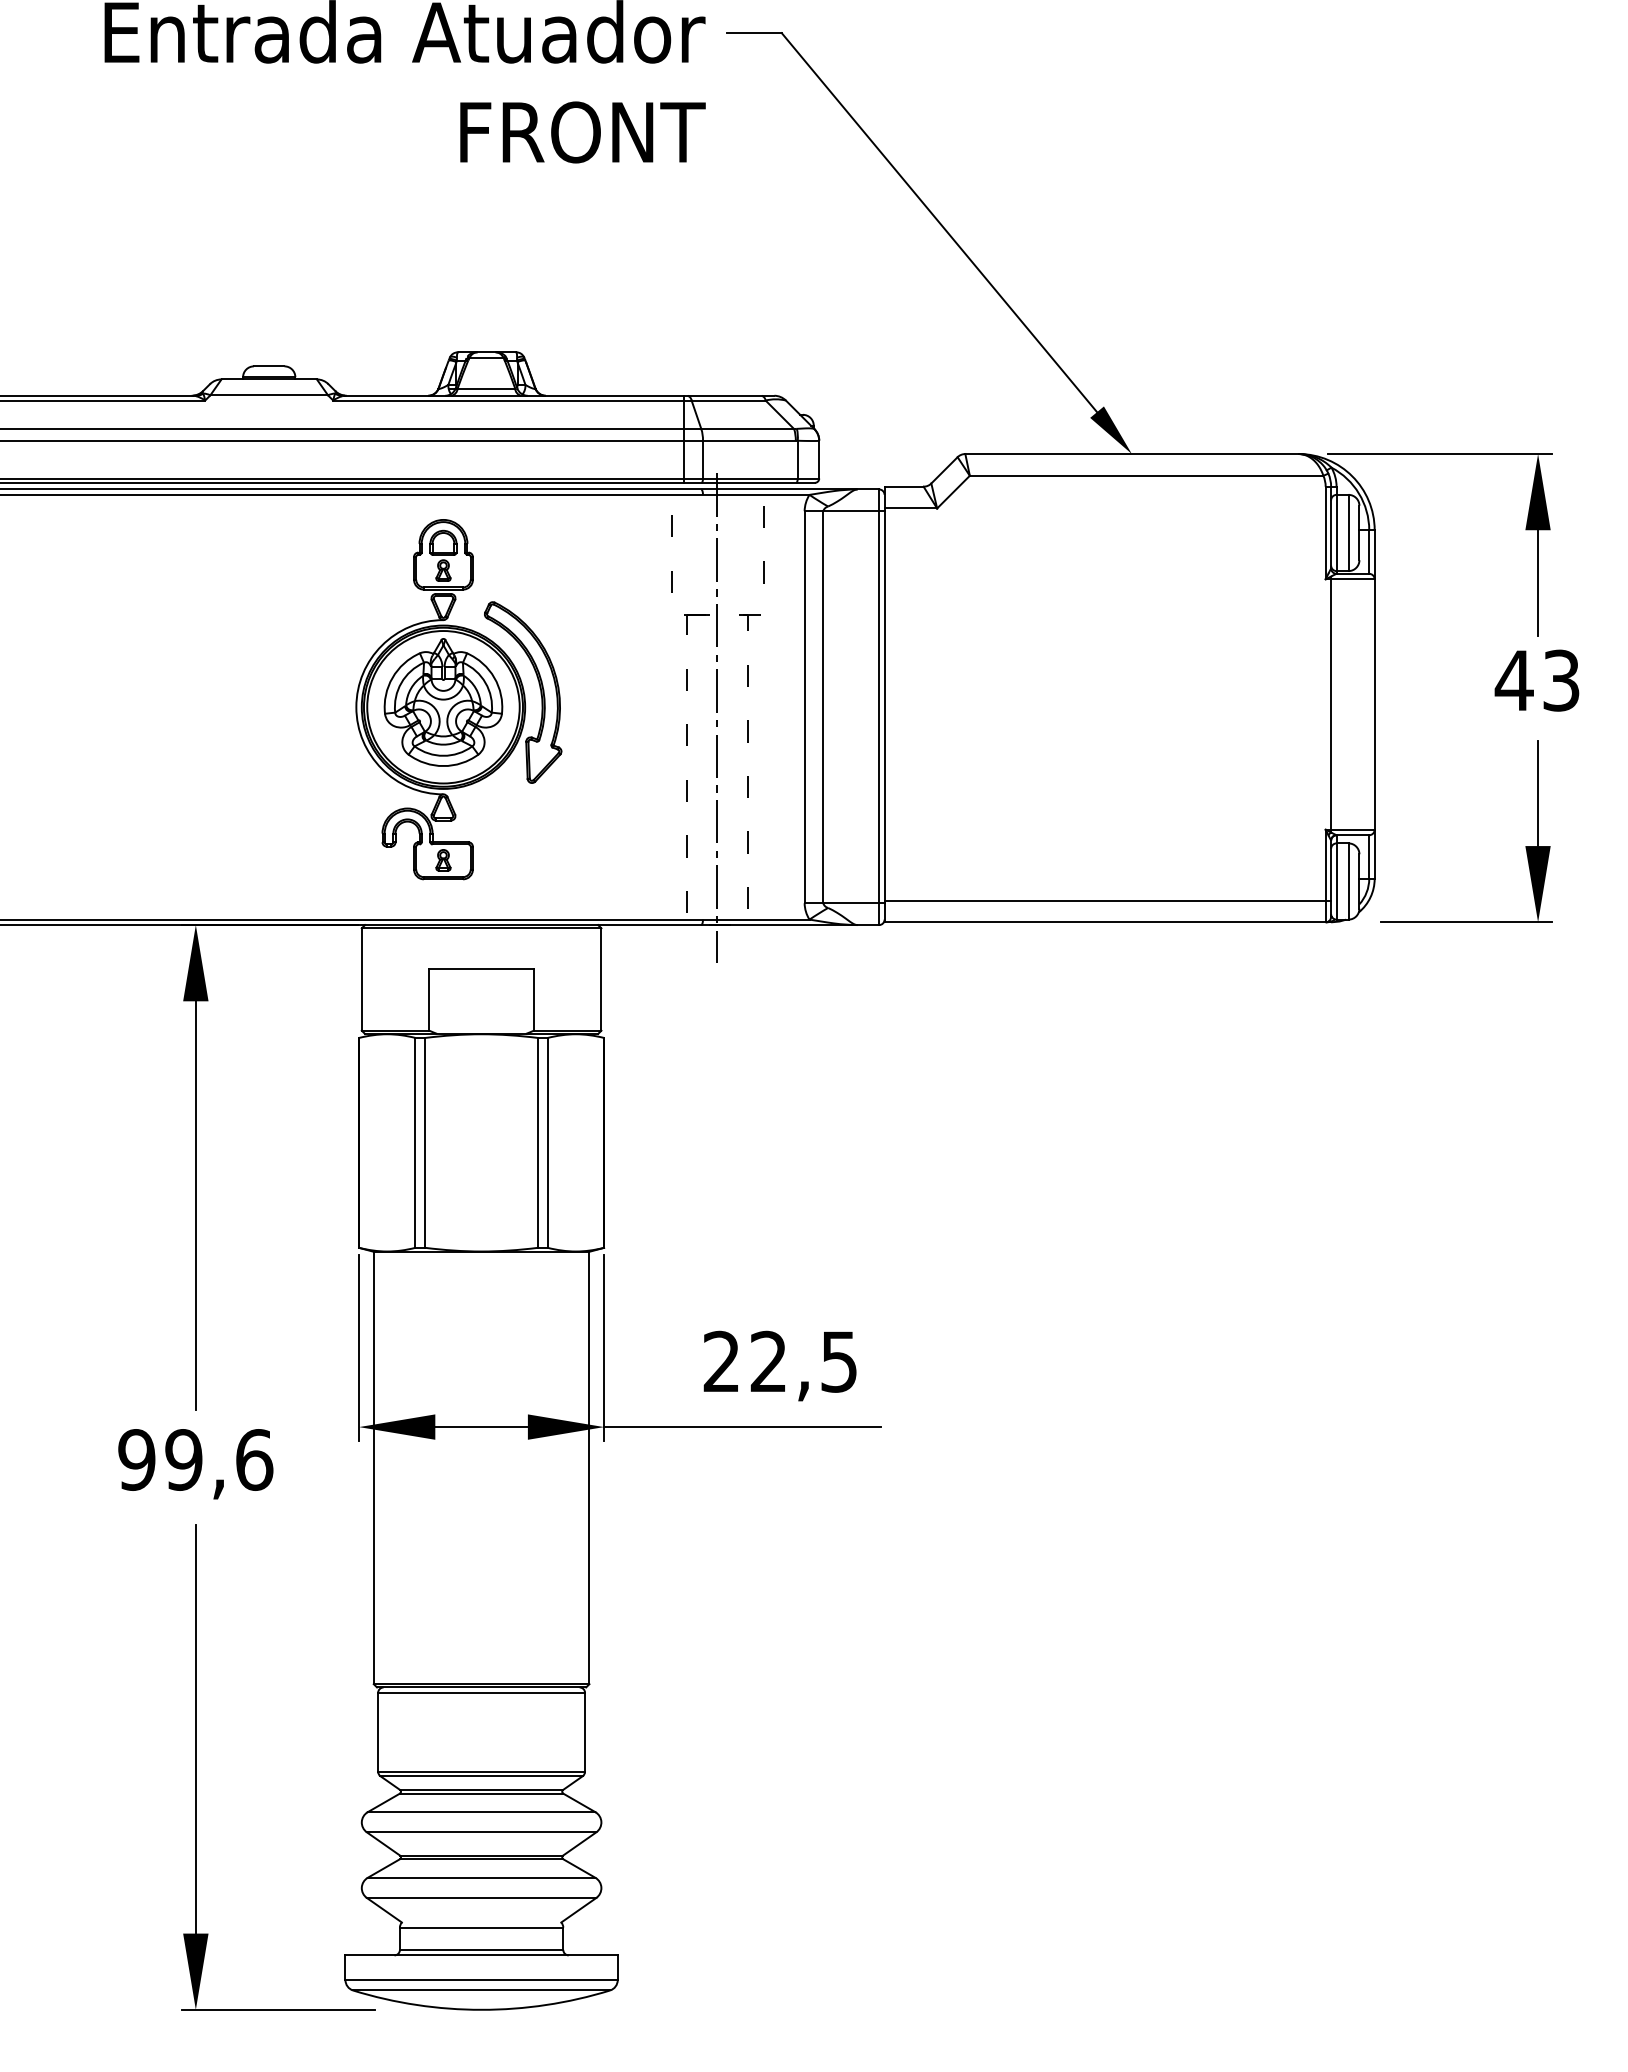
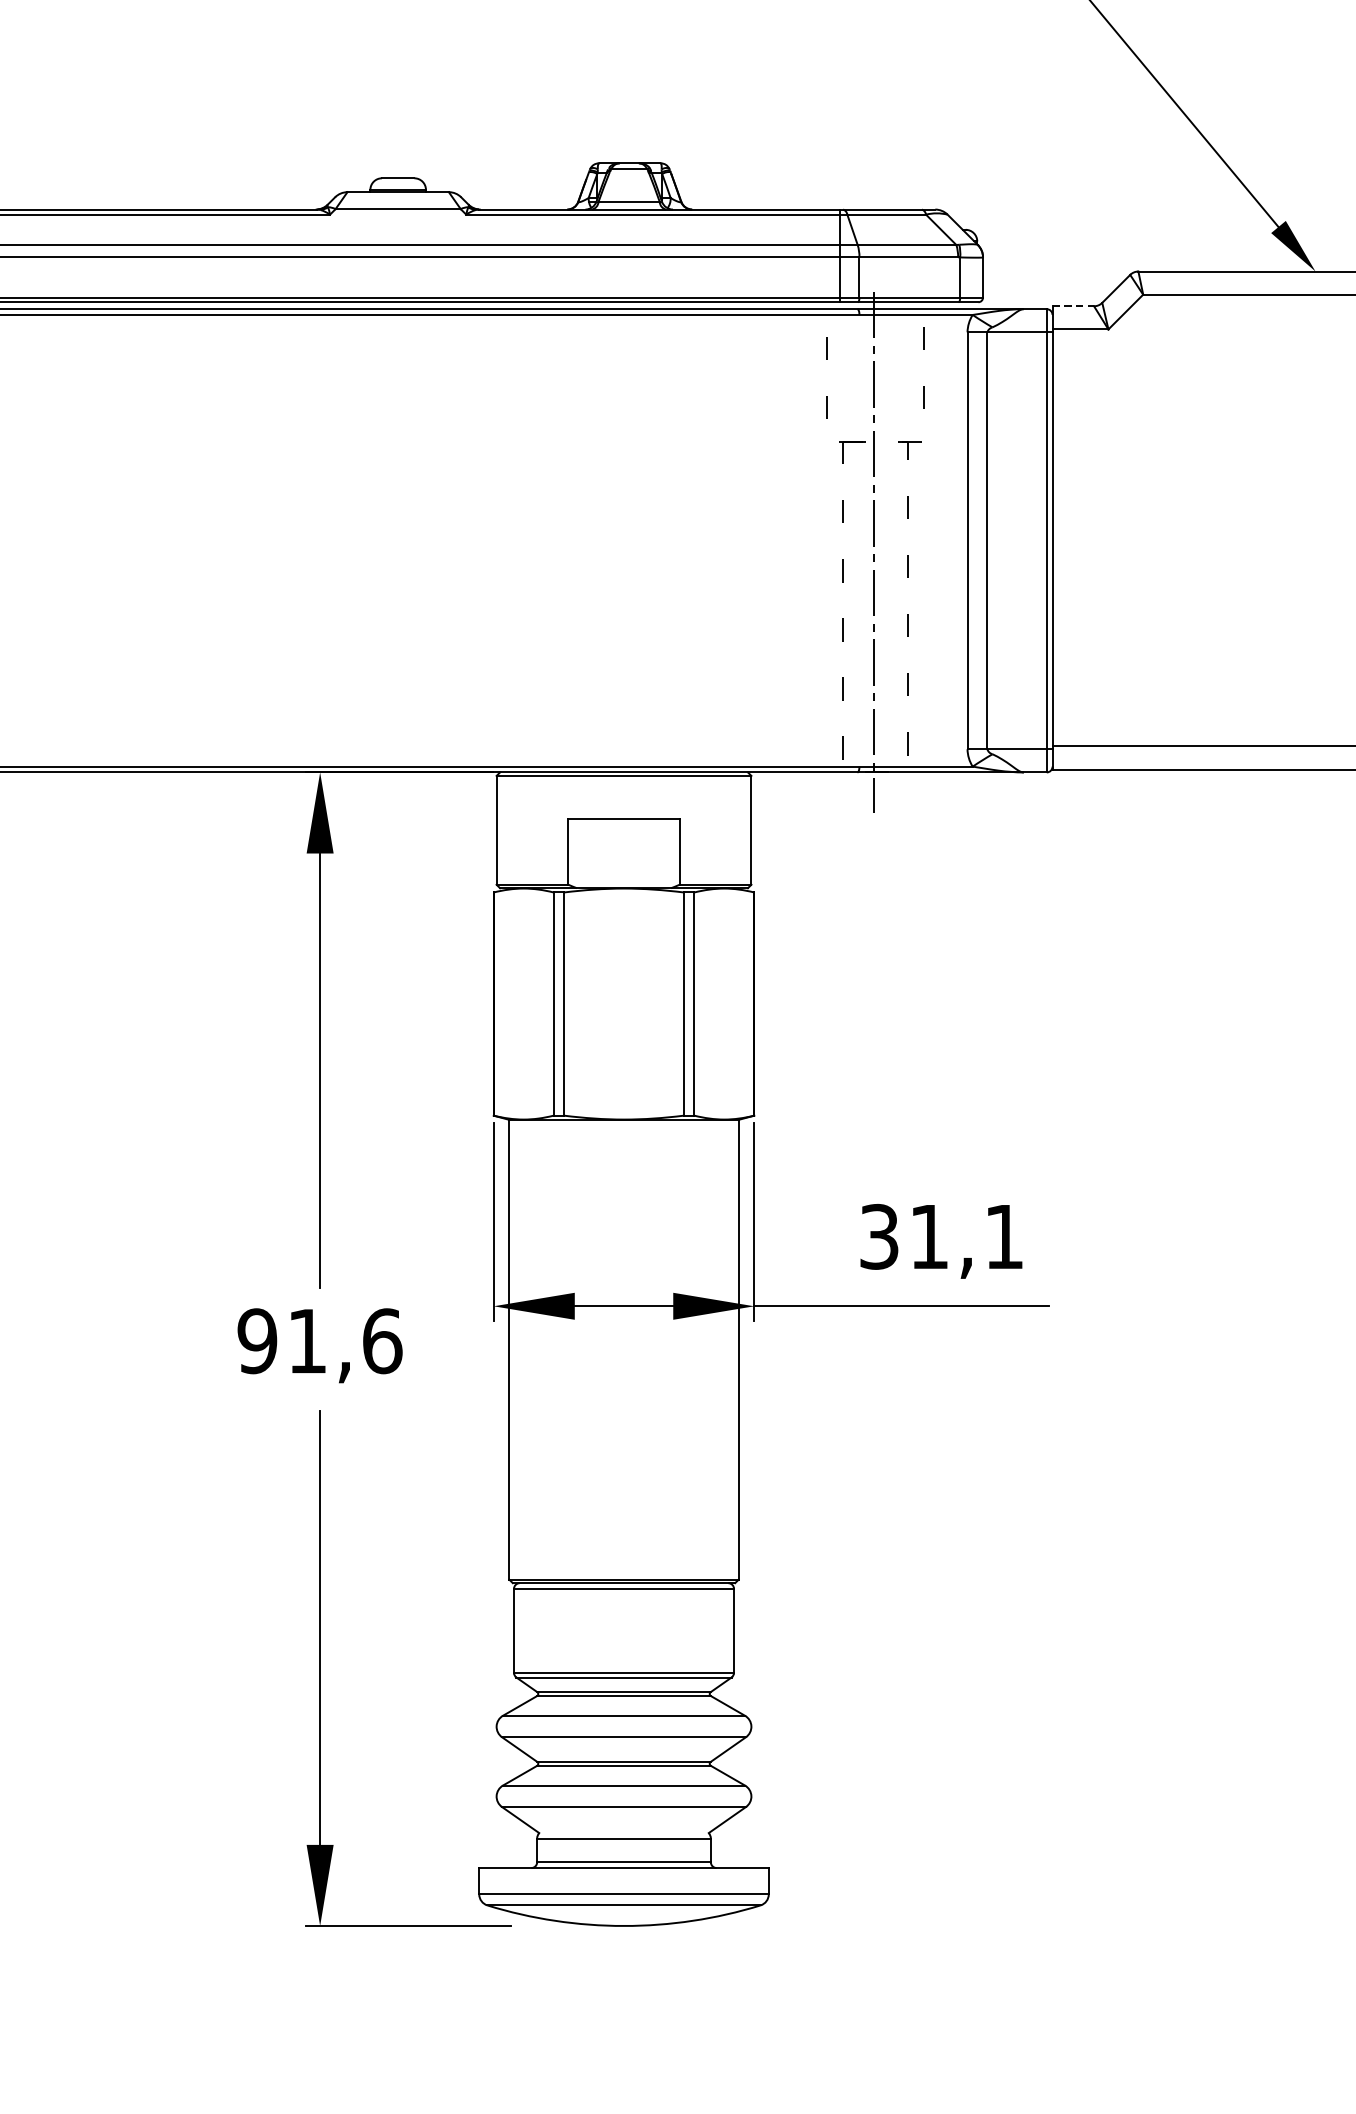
line: (904, 486) -> (1073, 306), solid -> dashed
part: (458, 699) -> (599, 532), removed
text: (779, 1361) -> (940, 1236), 22,5 -> 31,1
text: (183, 1459) -> (307, 1340), 99,6 -> 91,6

